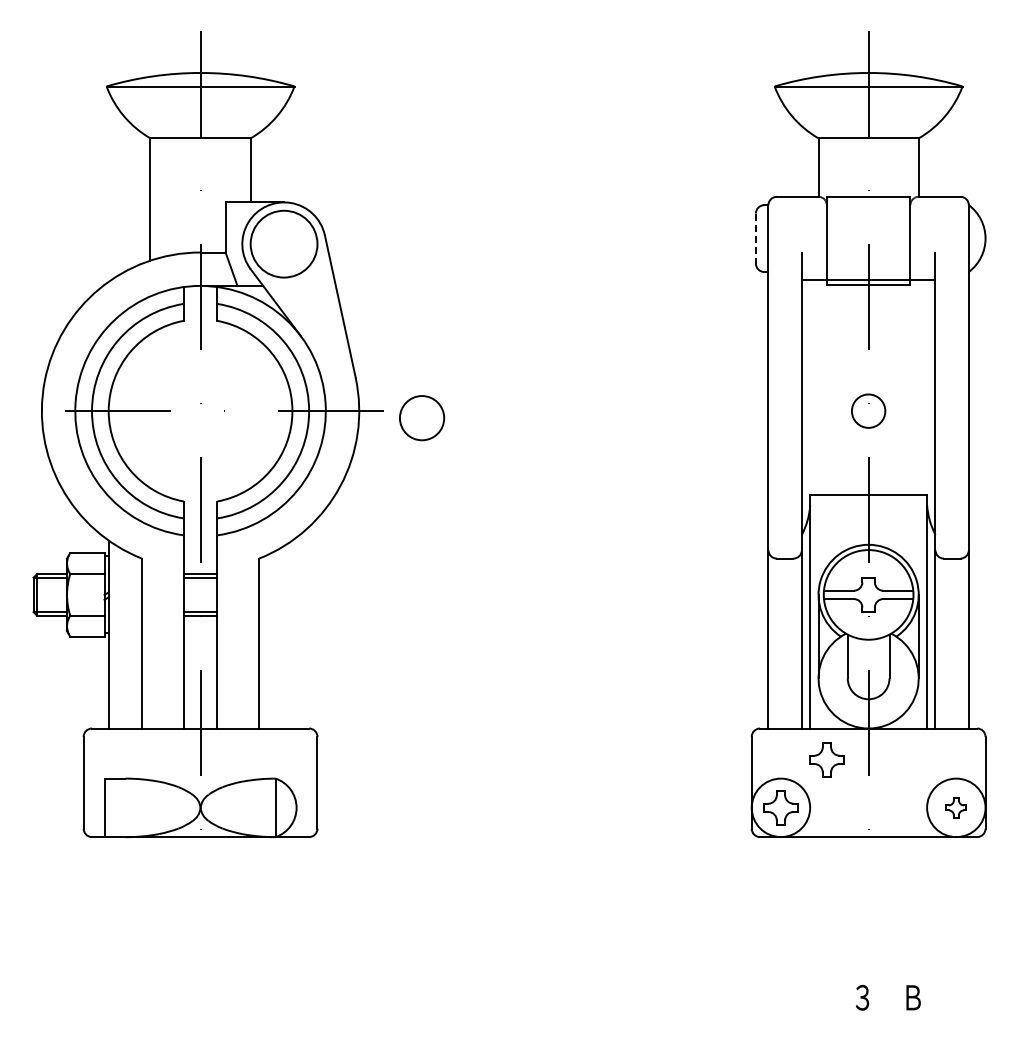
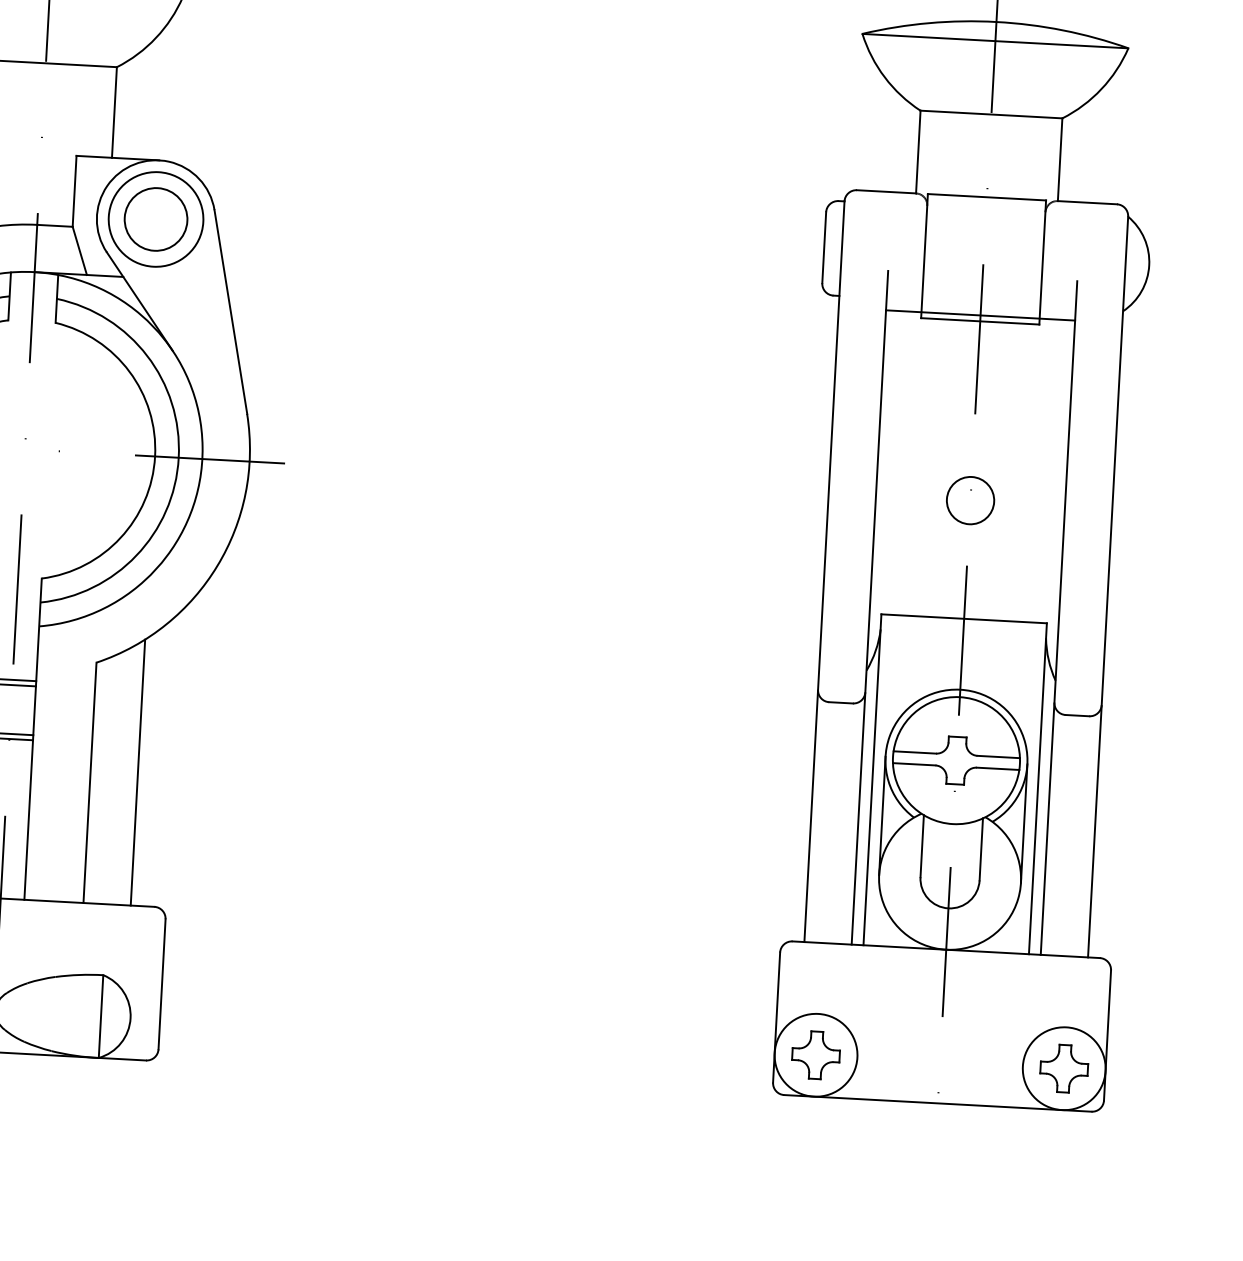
line: (755, 239) -> (823, 248), dashed -> solid
circle: (422, 418) -> (156, 219), moved
line: (292, 634) -> (138, 772), added
part: (826, 759) -> (884, 990), removed
part: (956, 807) -> (1064, 1068), size x1.67

